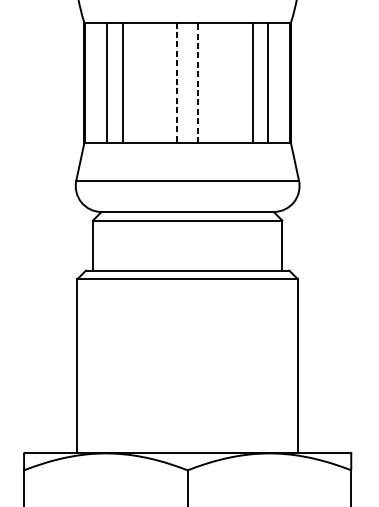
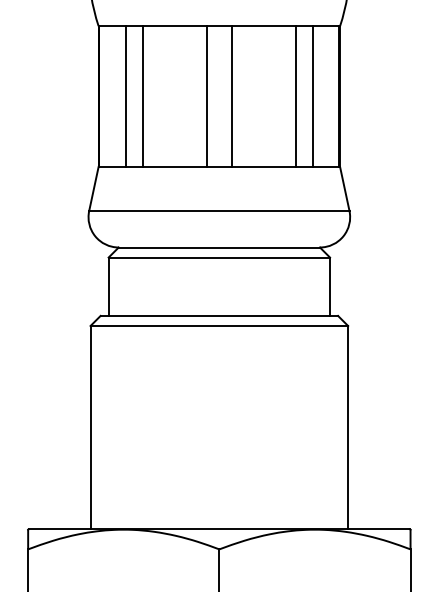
line: (198, 82) -> (231, 96), dashed -> solid
line: (176, 83) -> (206, 97), dashed -> solid

